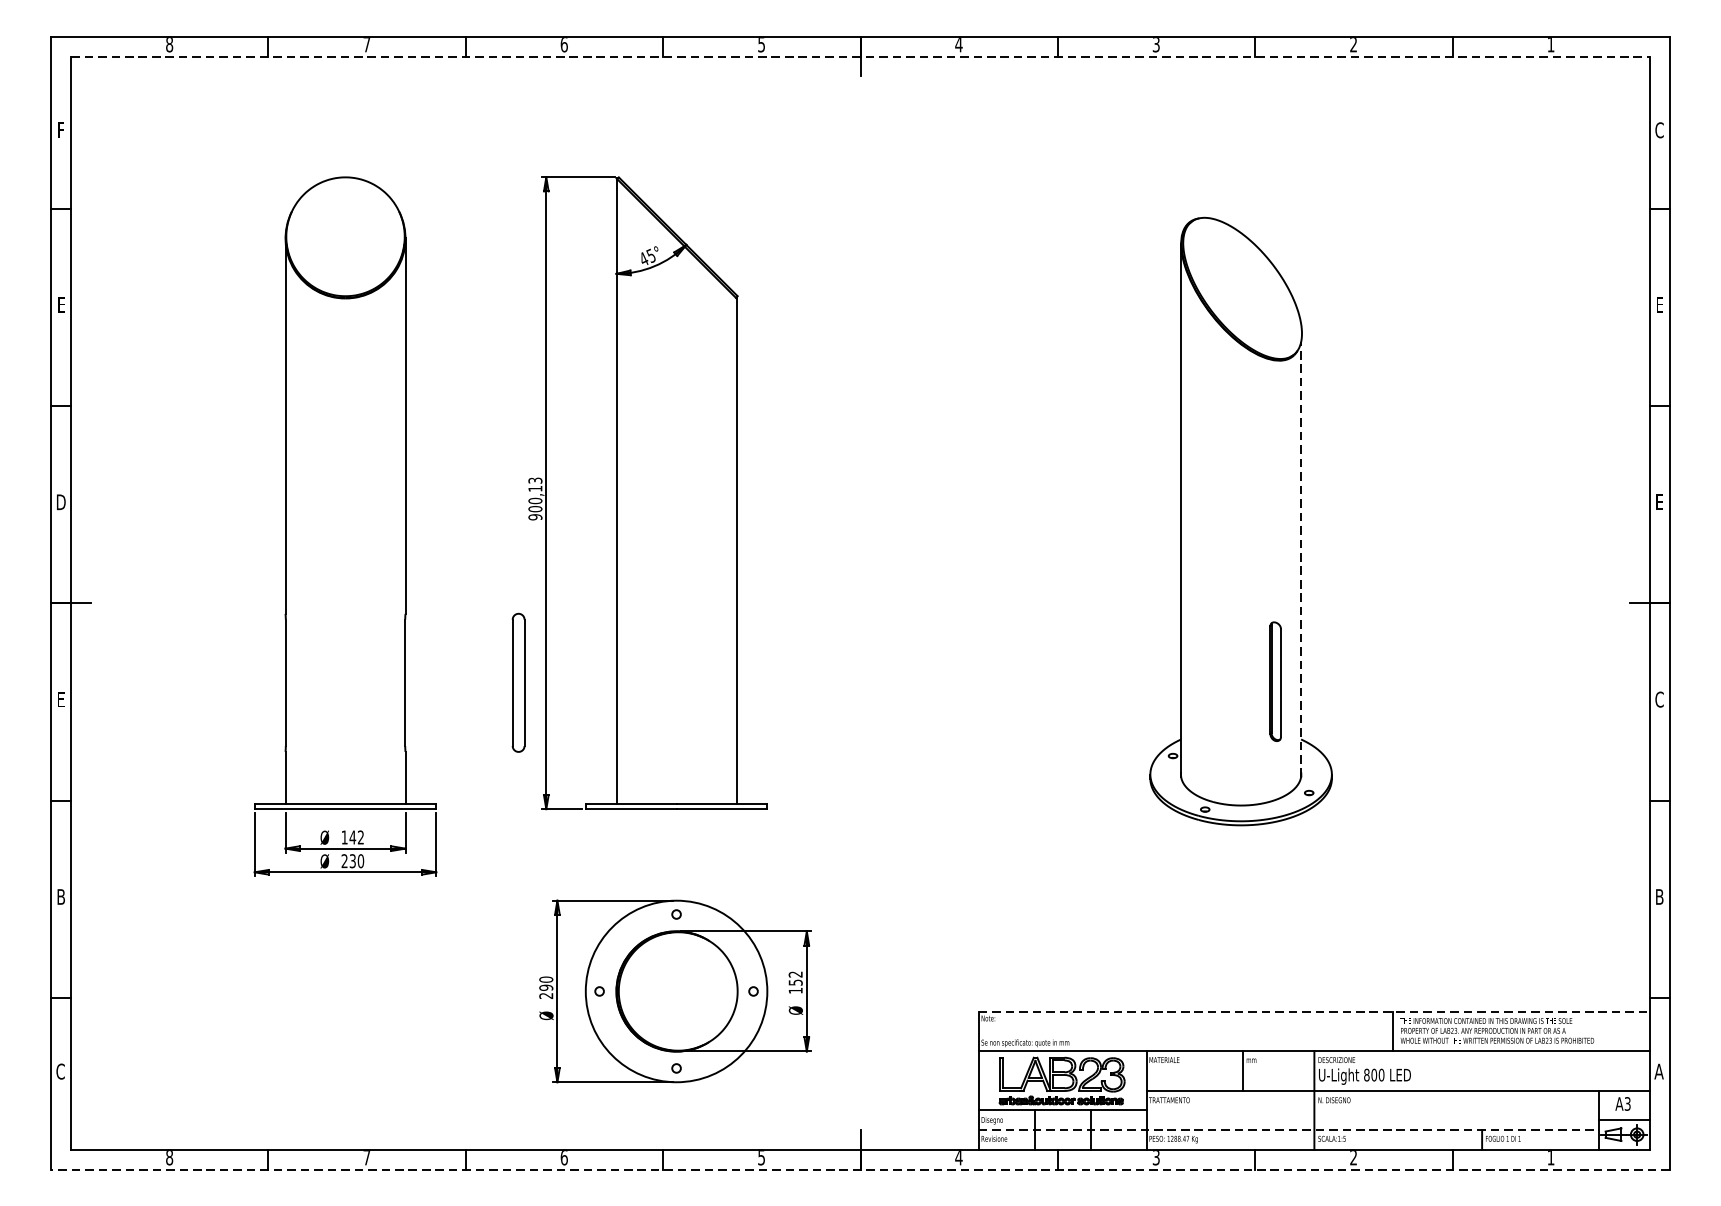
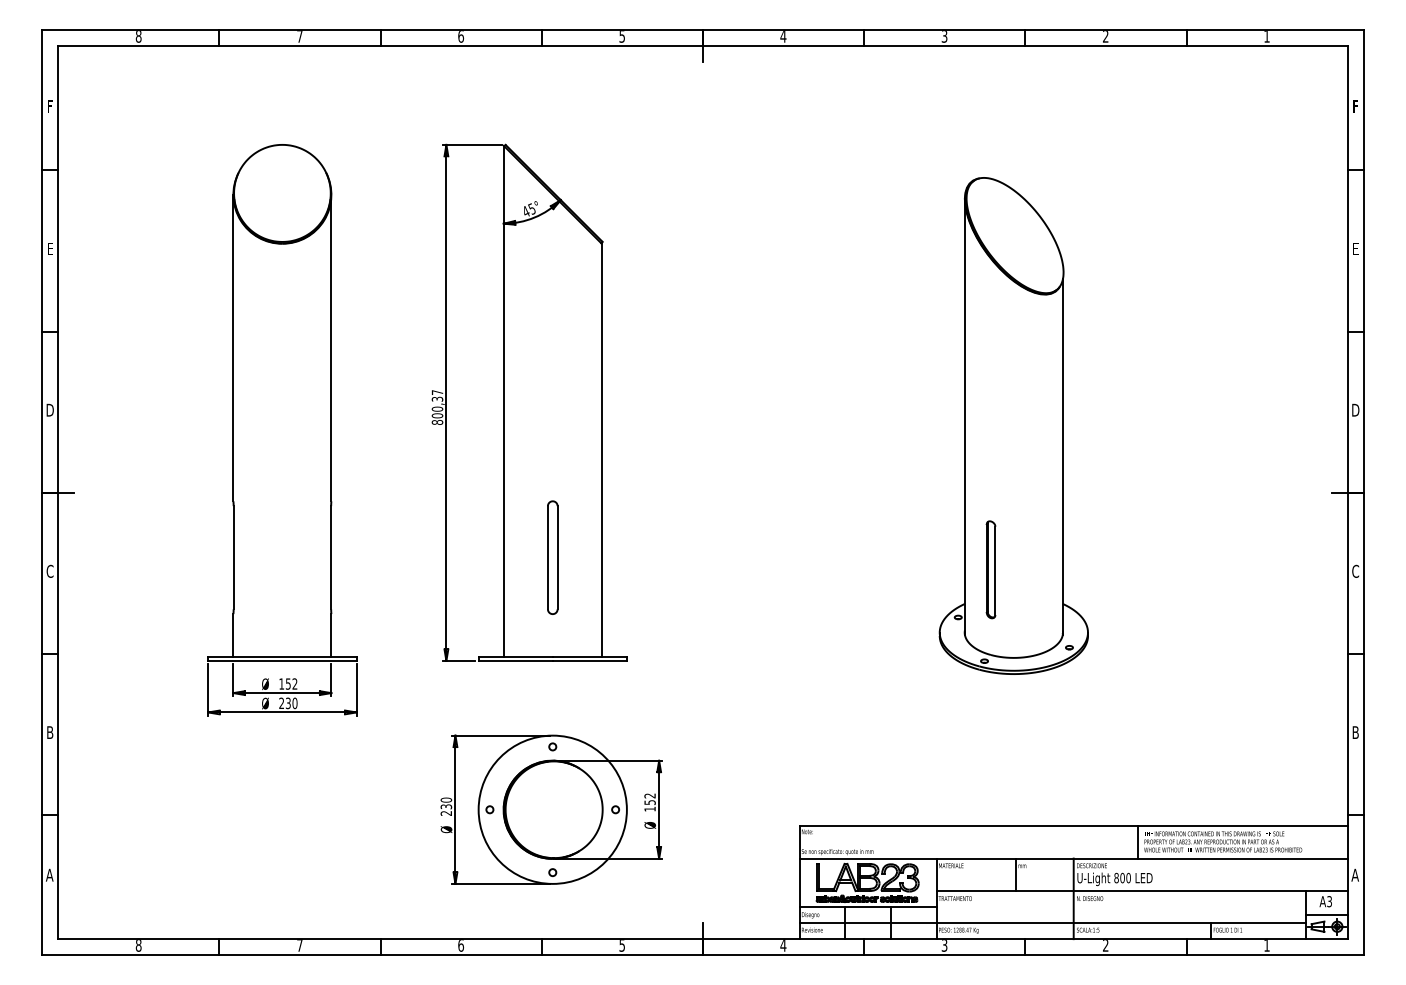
line: (861, 56) -> (703, 46), dashed -> solid
text: (1659, 129) -> (1355, 105), C -> F
text: (535, 498) -> (437, 407), 900,13 -> 800,37
text: (1659, 501) -> (1355, 409), E -> D
line: (1300, 558) -> (1062, 456), dashed -> solid
part: (1274, 681) -> (990, 569), moved
part: (518, 682) -> (552, 557), moved
text: (60, 698) -> (49, 570), E -> C
text: (352, 836) -> (288, 683), 142 -> 152
text: (545, 987) -> (445, 806), 290 -> 230
line: (1314, 1011) -> (1073, 826), dashed -> solid
text: (60, 1070) -> (49, 874), C -> A
line: (1289, 1130) -> (1053, 923), dashed -> solid
line: (861, 1169) -> (703, 955), dashed -> solid

